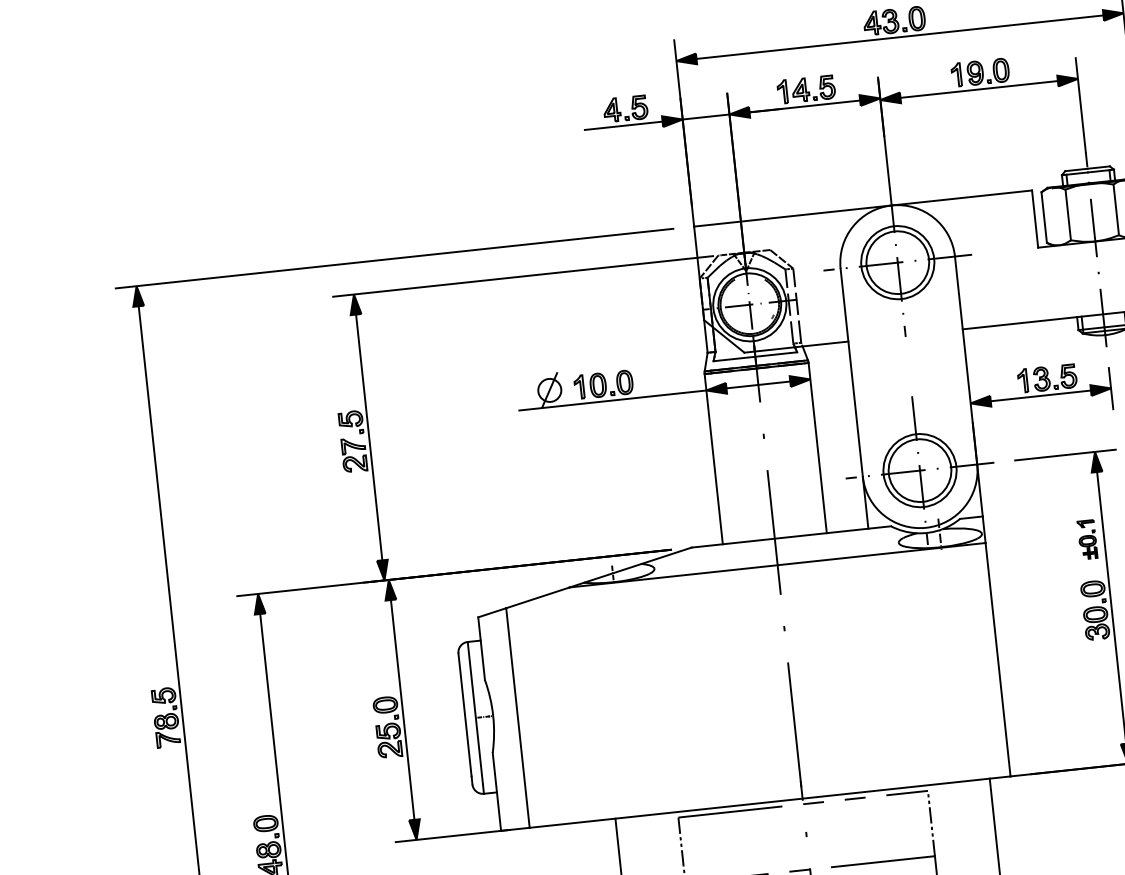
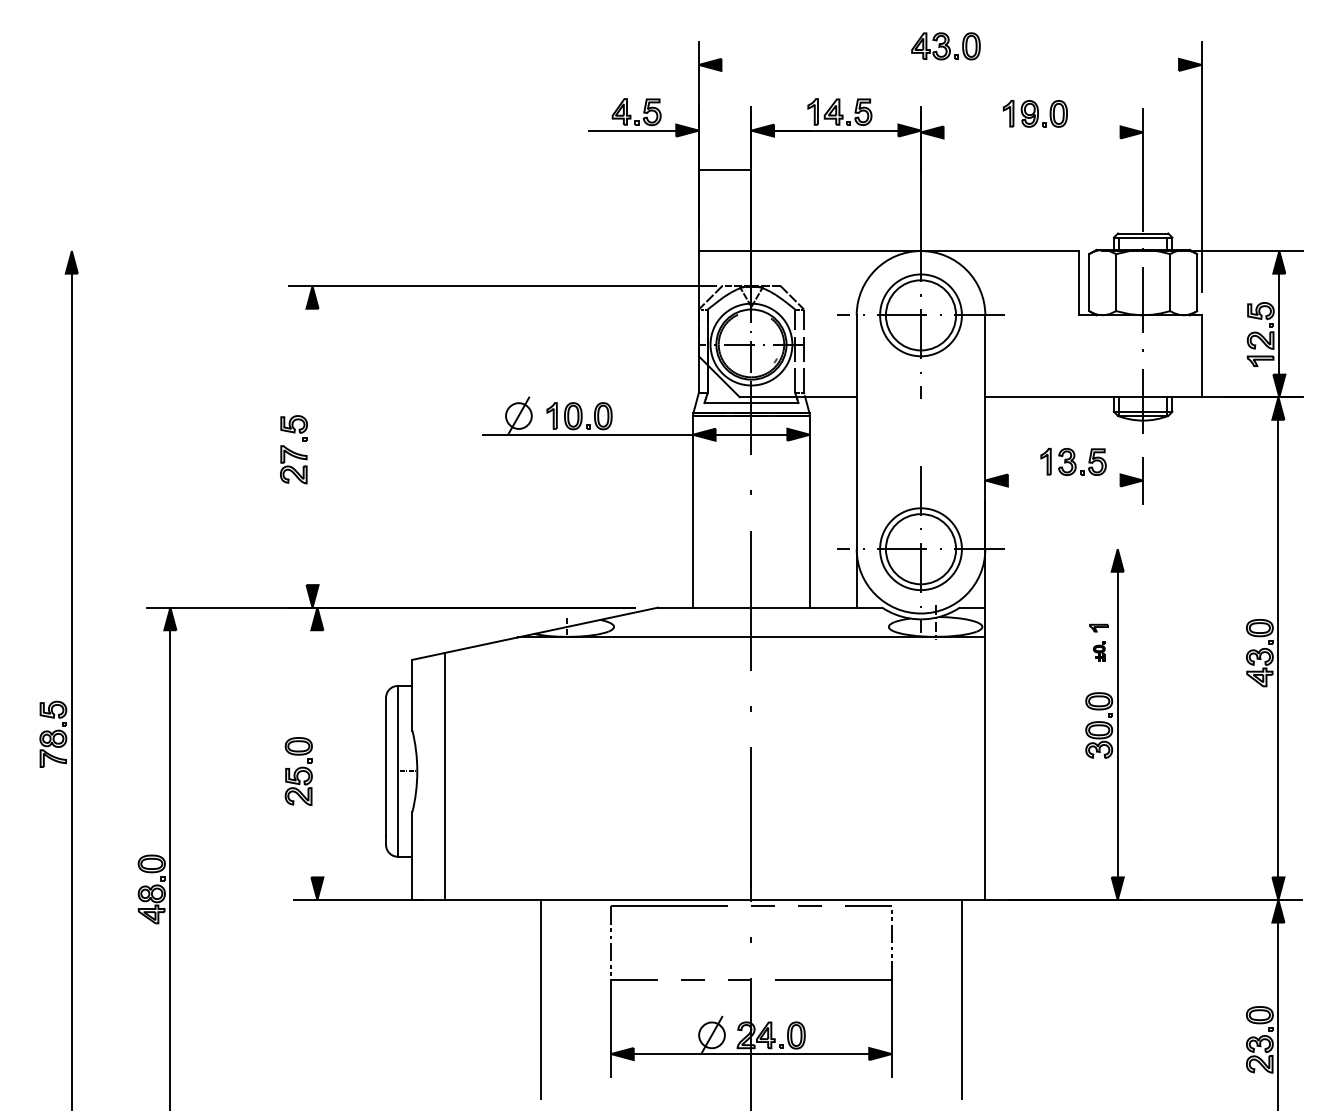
line: (900, 36) -> (950, 64), removed
line: (978, 89) -> (1031, 132), removed
line: (705, 116) -> (724, 169), moved
line: (394, 259) -> (361, 251), removed
line: (1040, 395) -> (1063, 480), removed
line: (369, 437) -> (312, 446), removed
line: (1065, 455) -> (1084, 549), removed
part: (1088, 544) -> (1099, 651), size x0.6
line: (402, 709) -> (317, 753), removed

